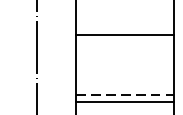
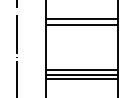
line: (124, 25) -> (81, 18), added
line: (124, 95) -> (81, 69), dashed -> solid
line: (124, 107) -> (81, 78), added

